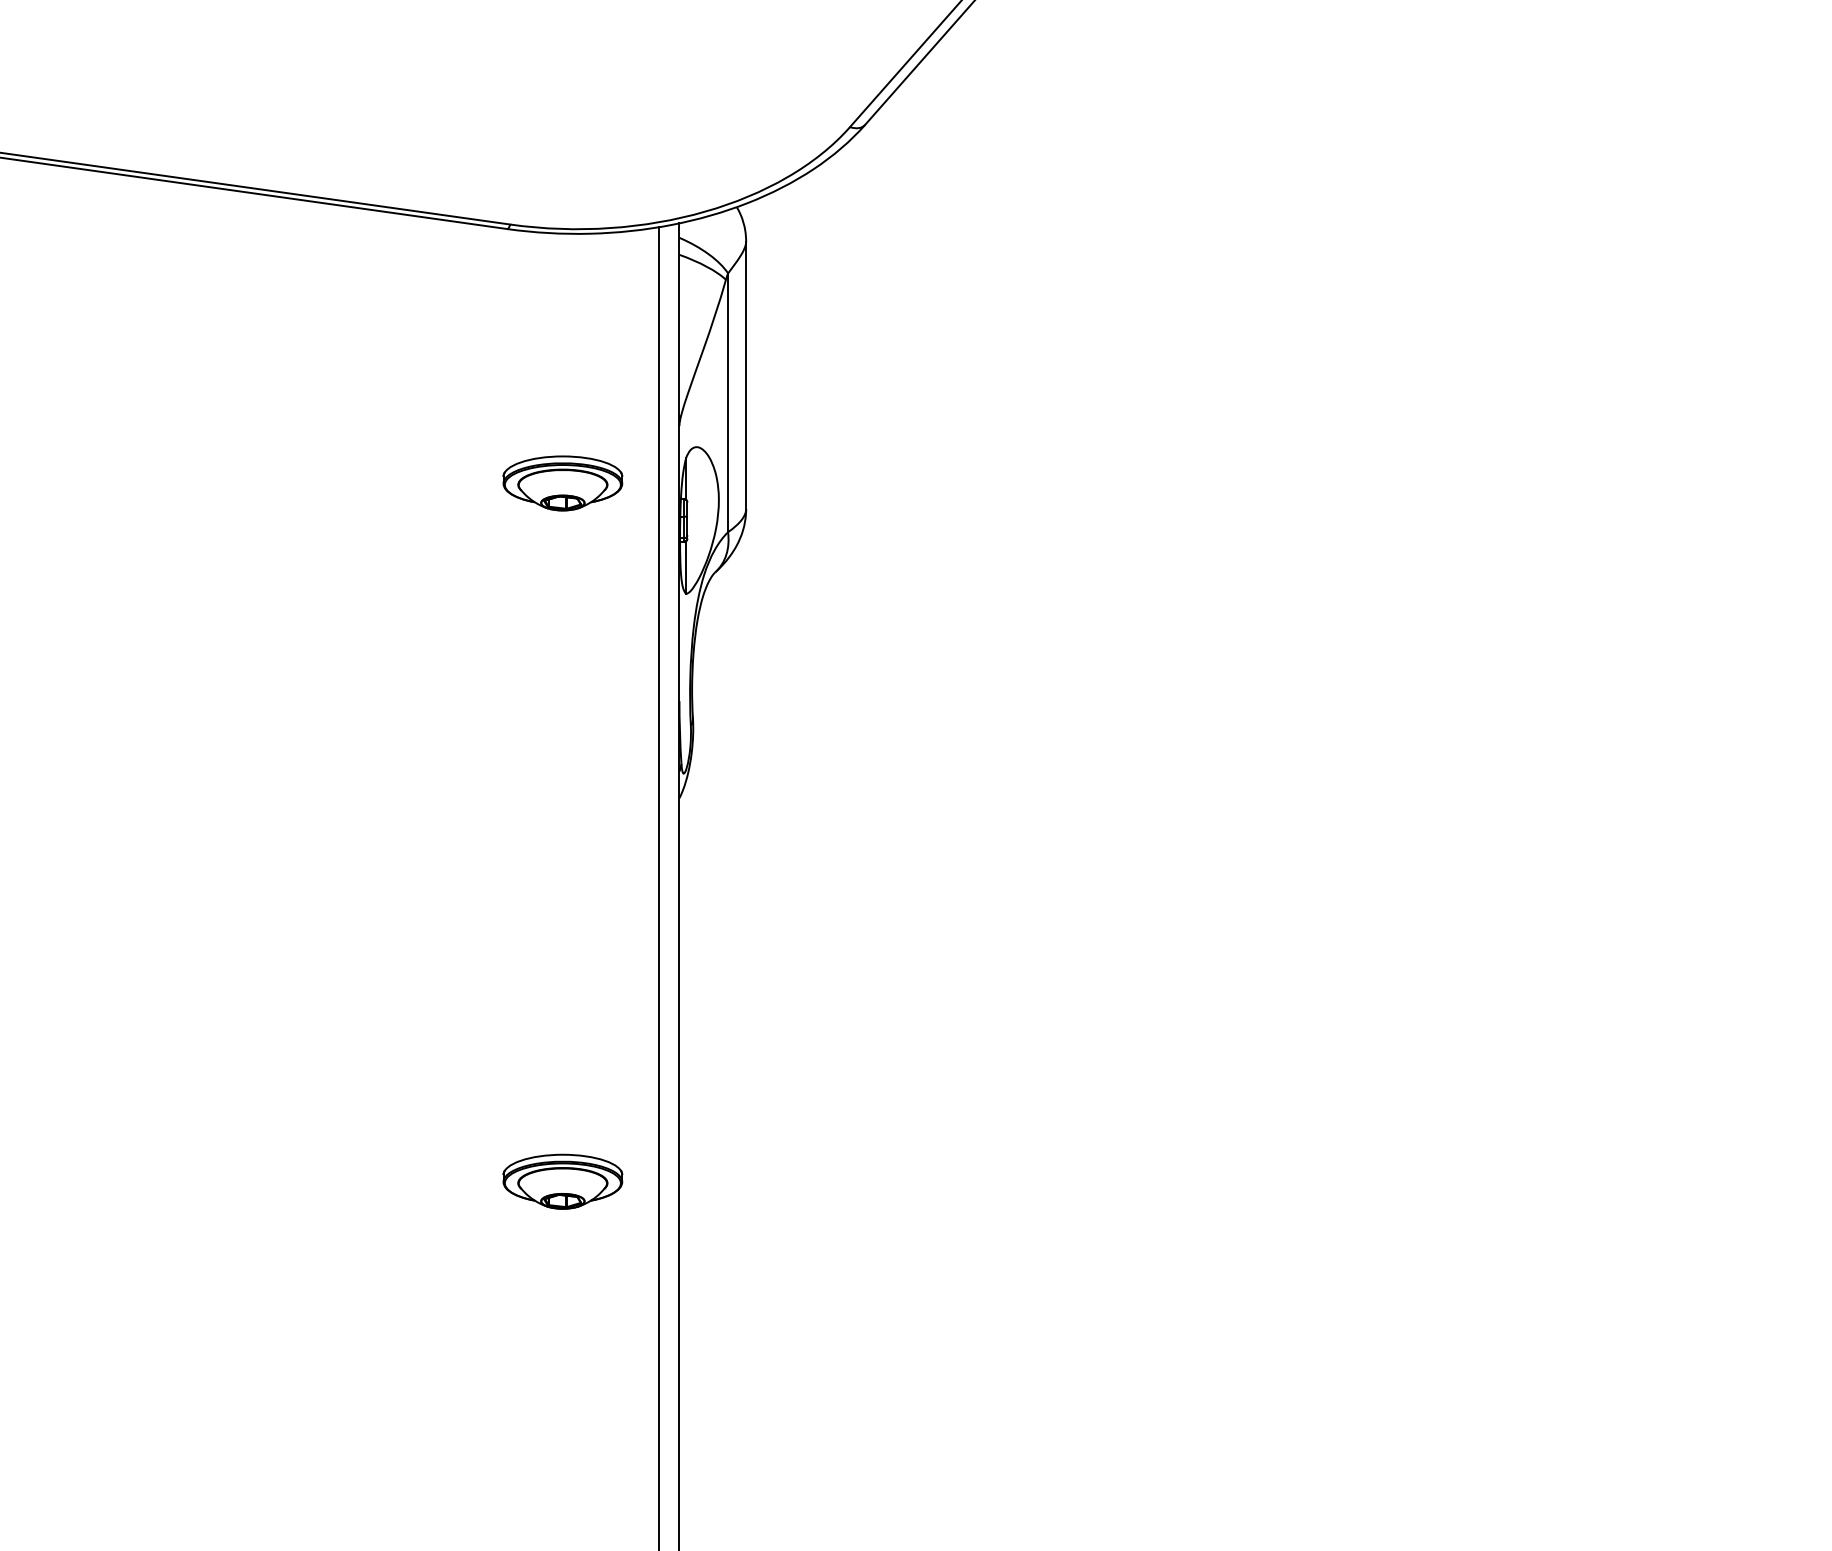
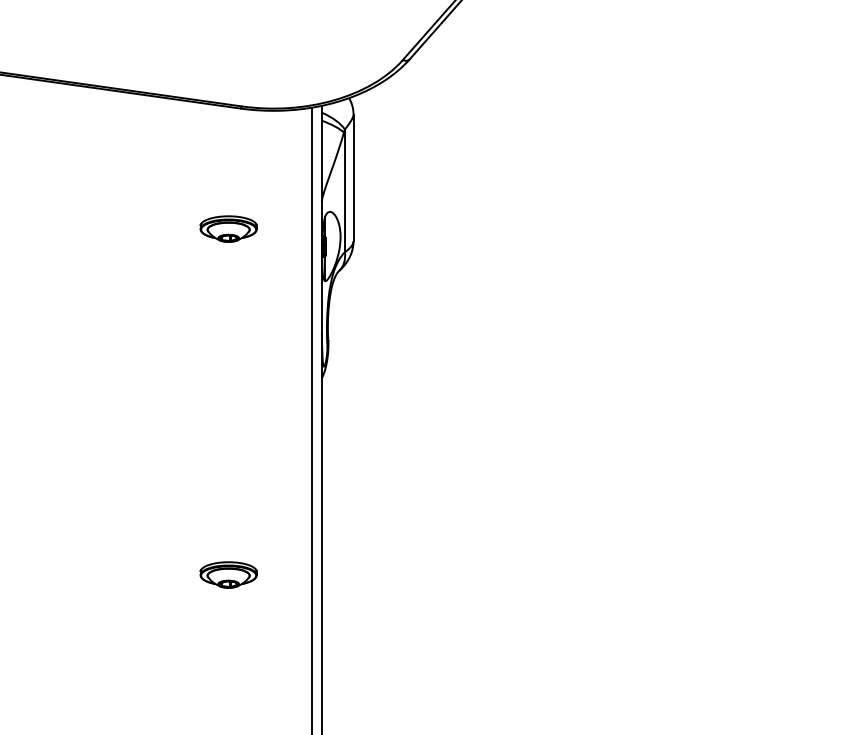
part: (562, 482) -> (228, 228), moved
part: (562, 1180) -> (228, 574), moved

